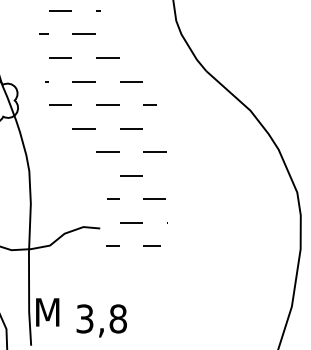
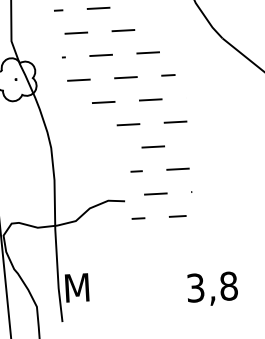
text: (101, 320) -> (212, 288), moved

